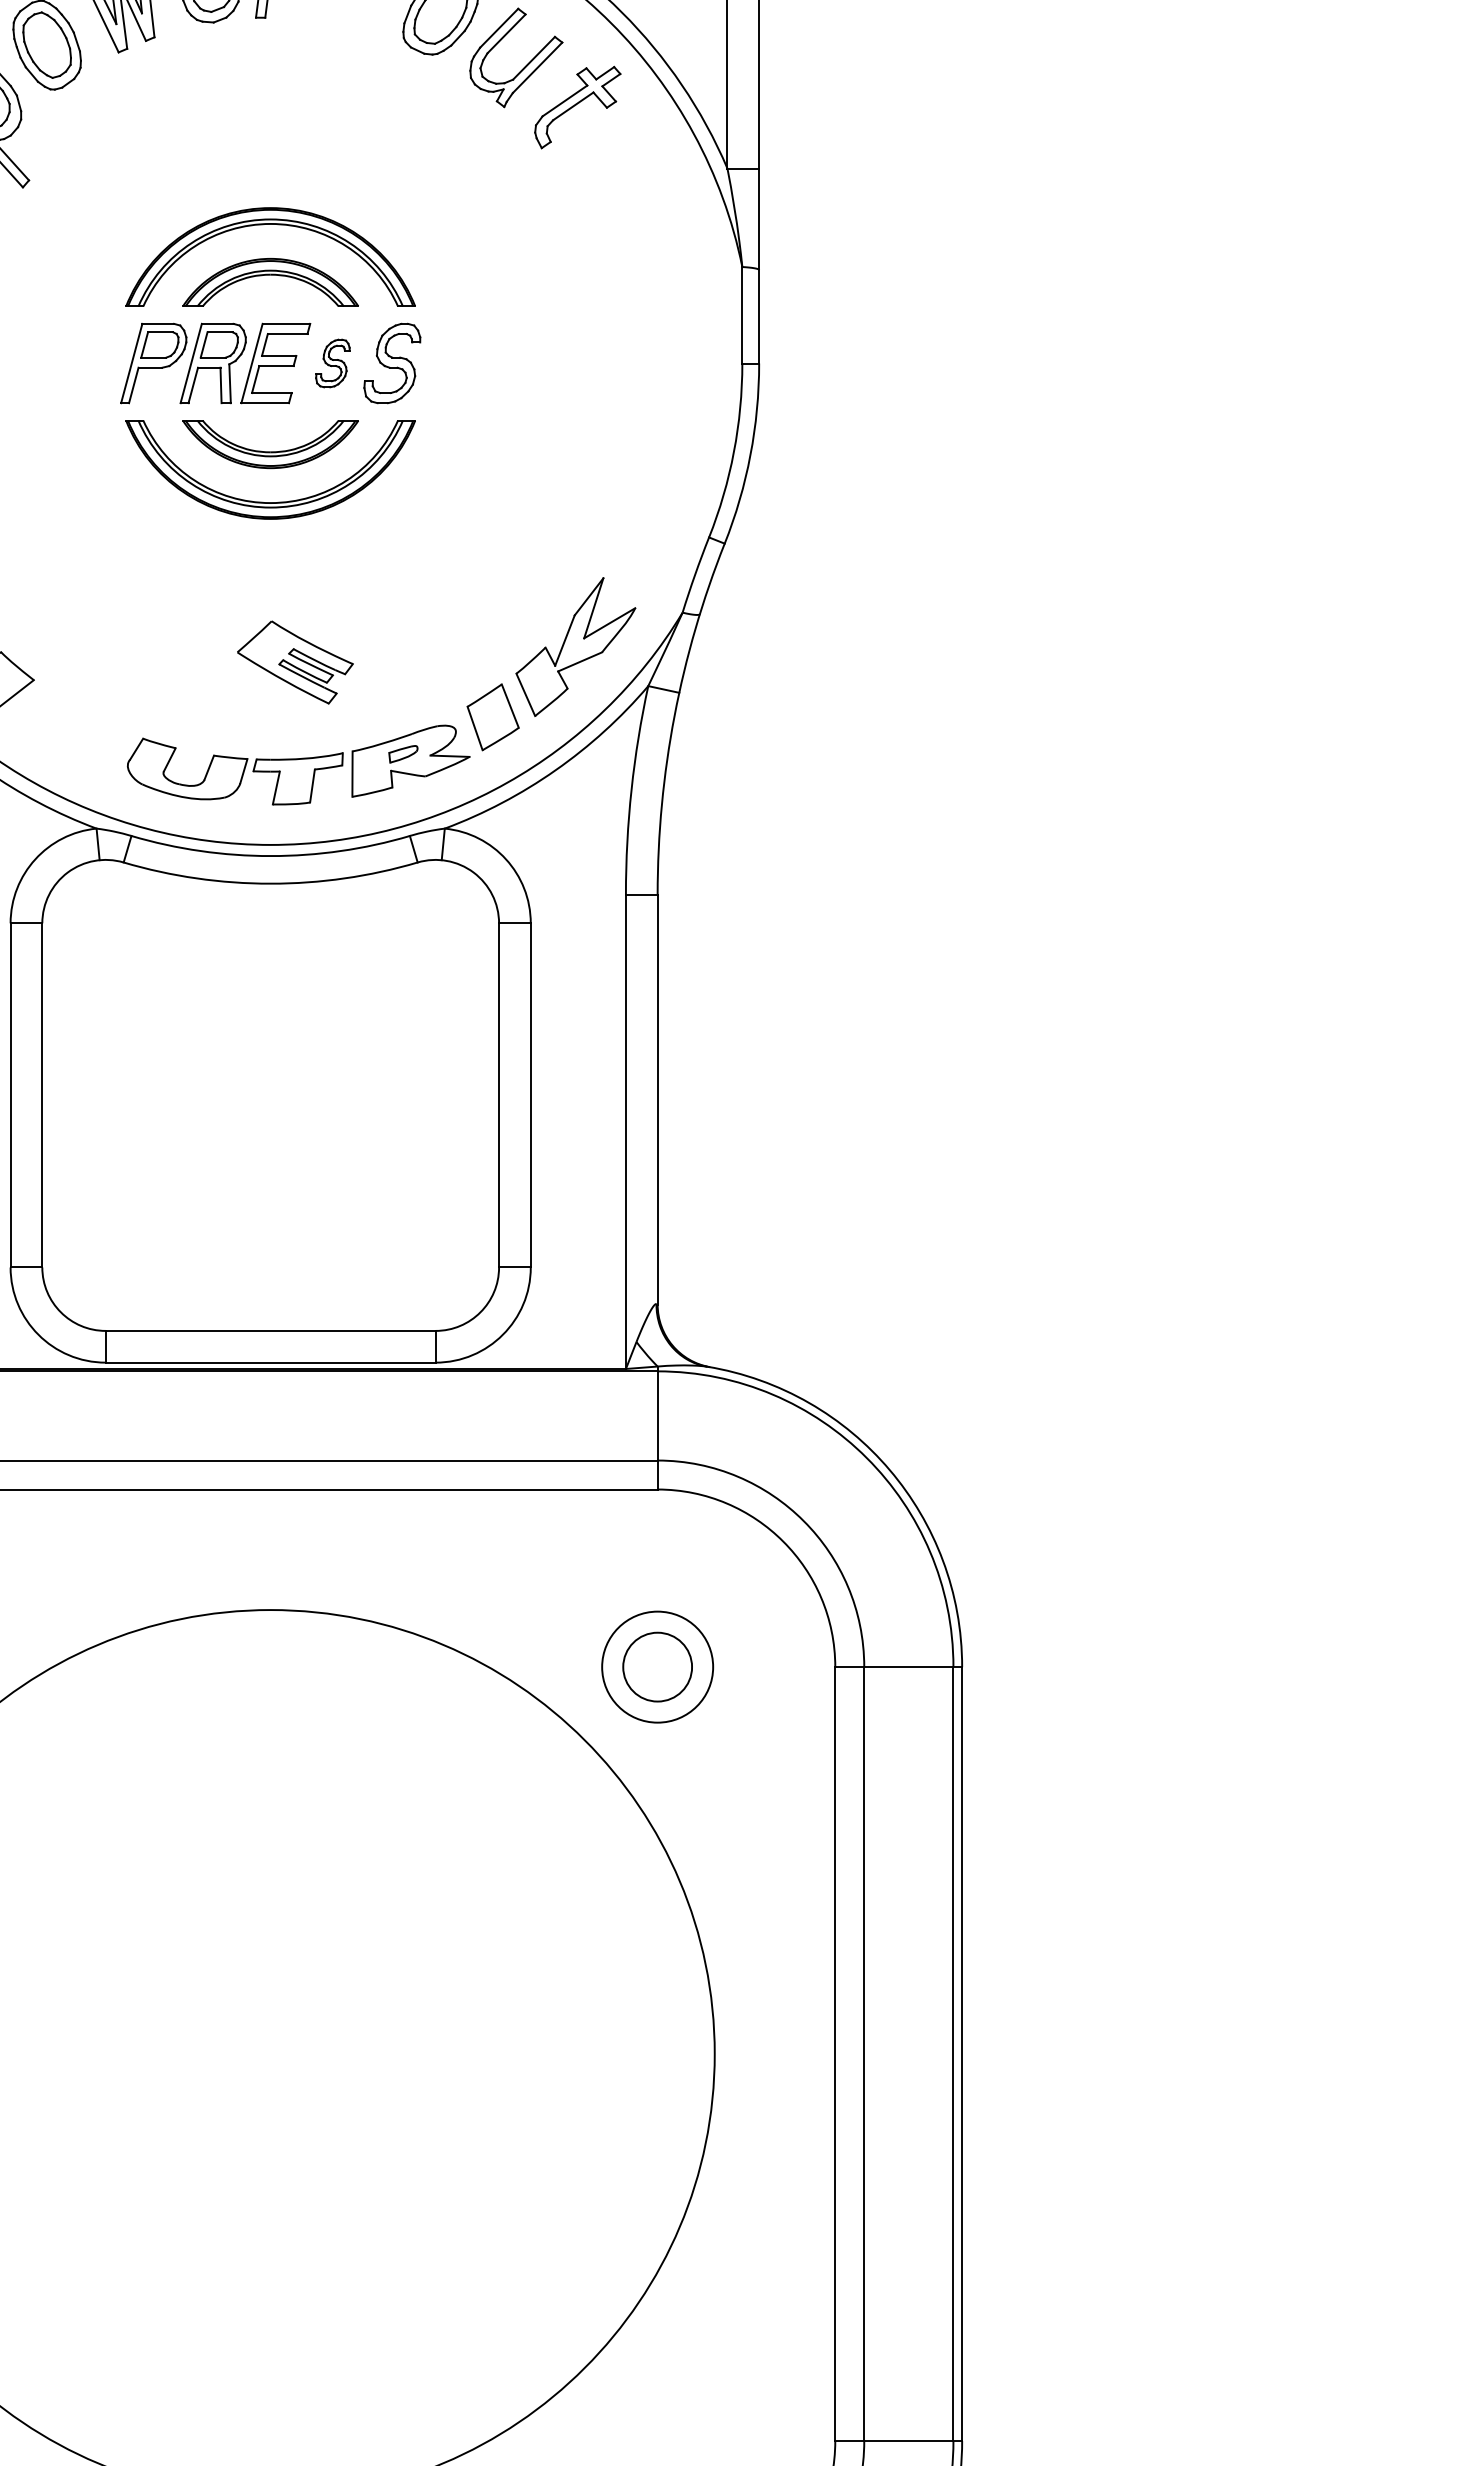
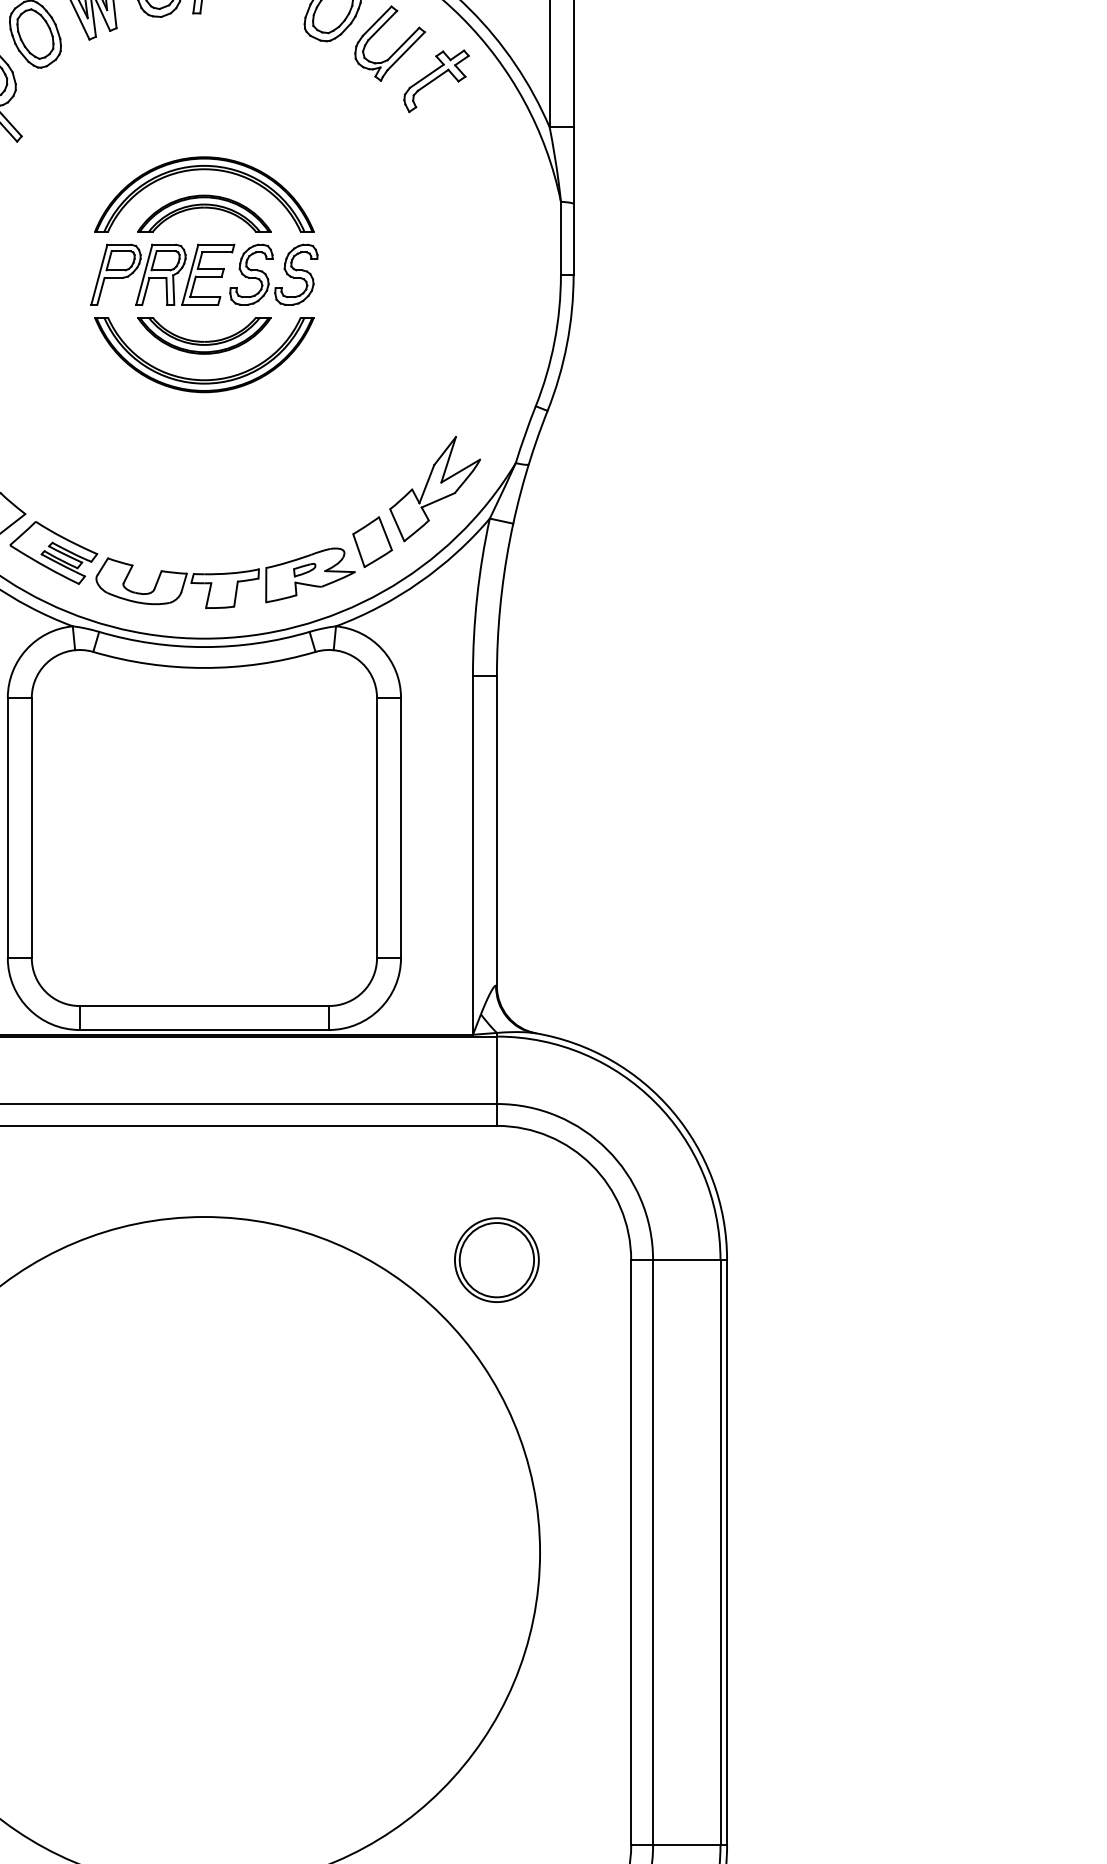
part: (332, 363) -> (251, 274), size x1.67
part: (295, 662) -> (53, 552), moved
circle: (657, 1666) -> (496, 1259), size x1.43

